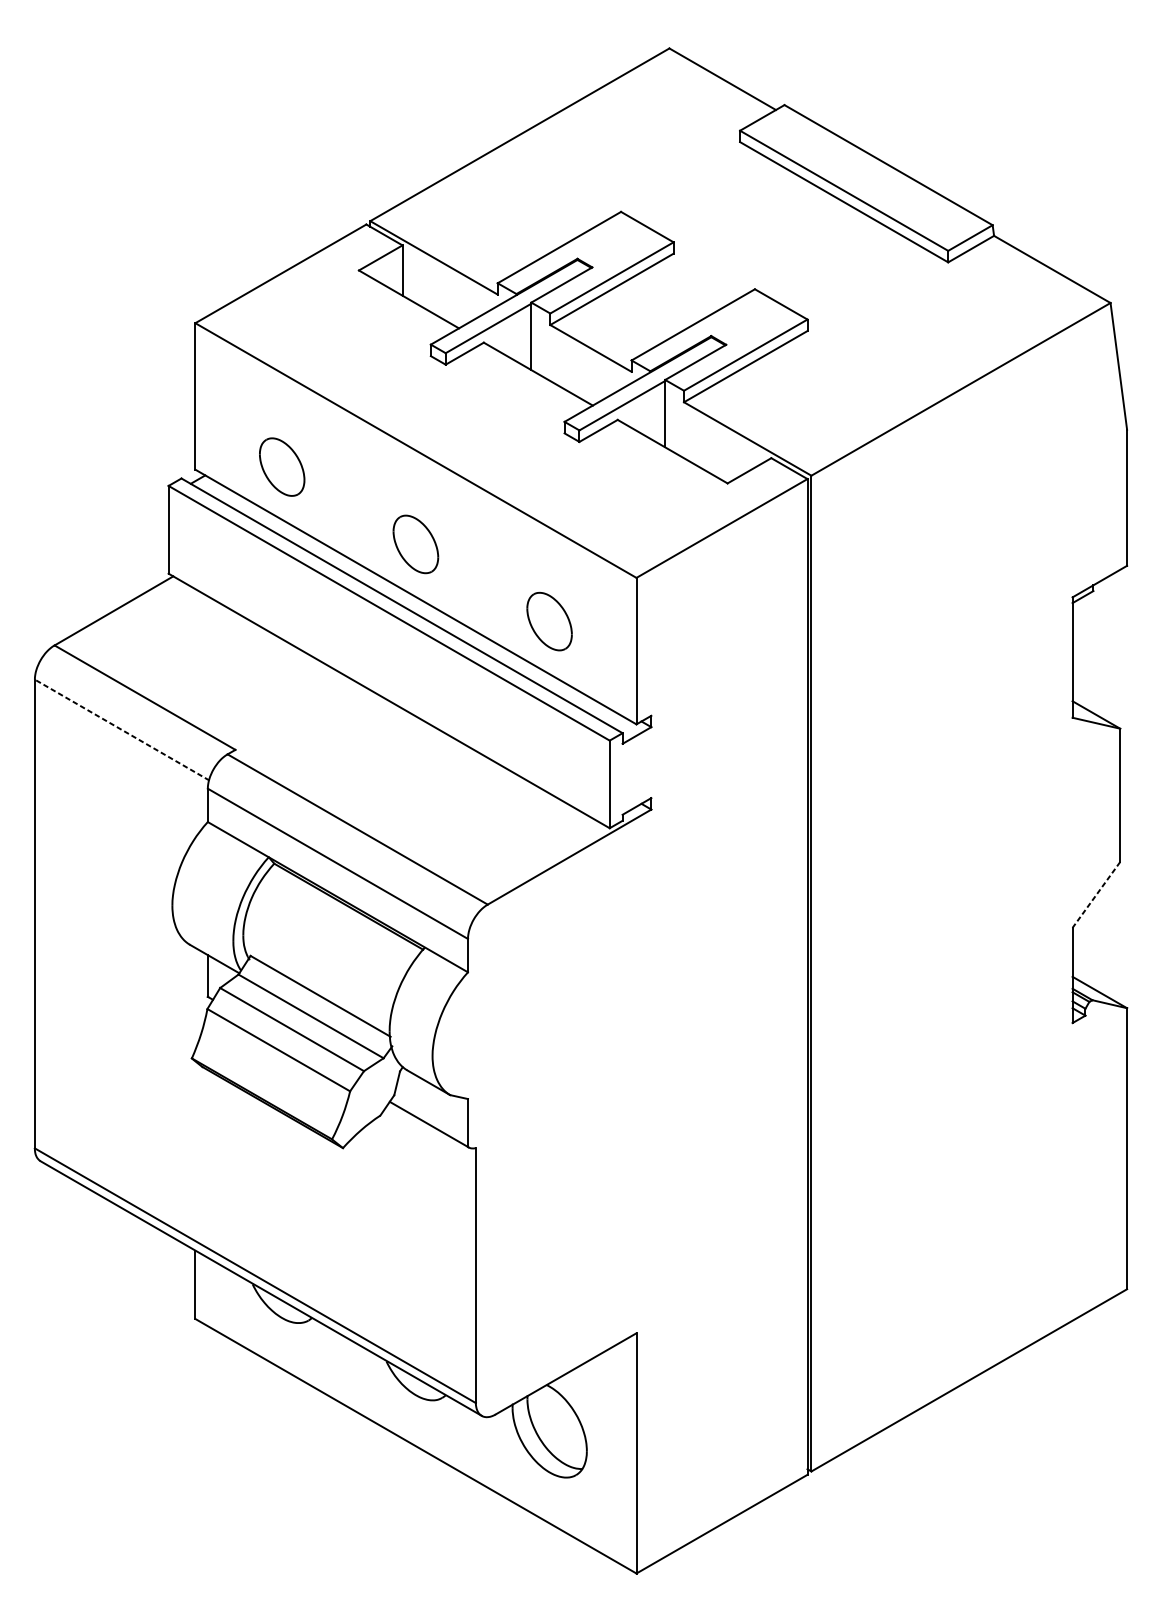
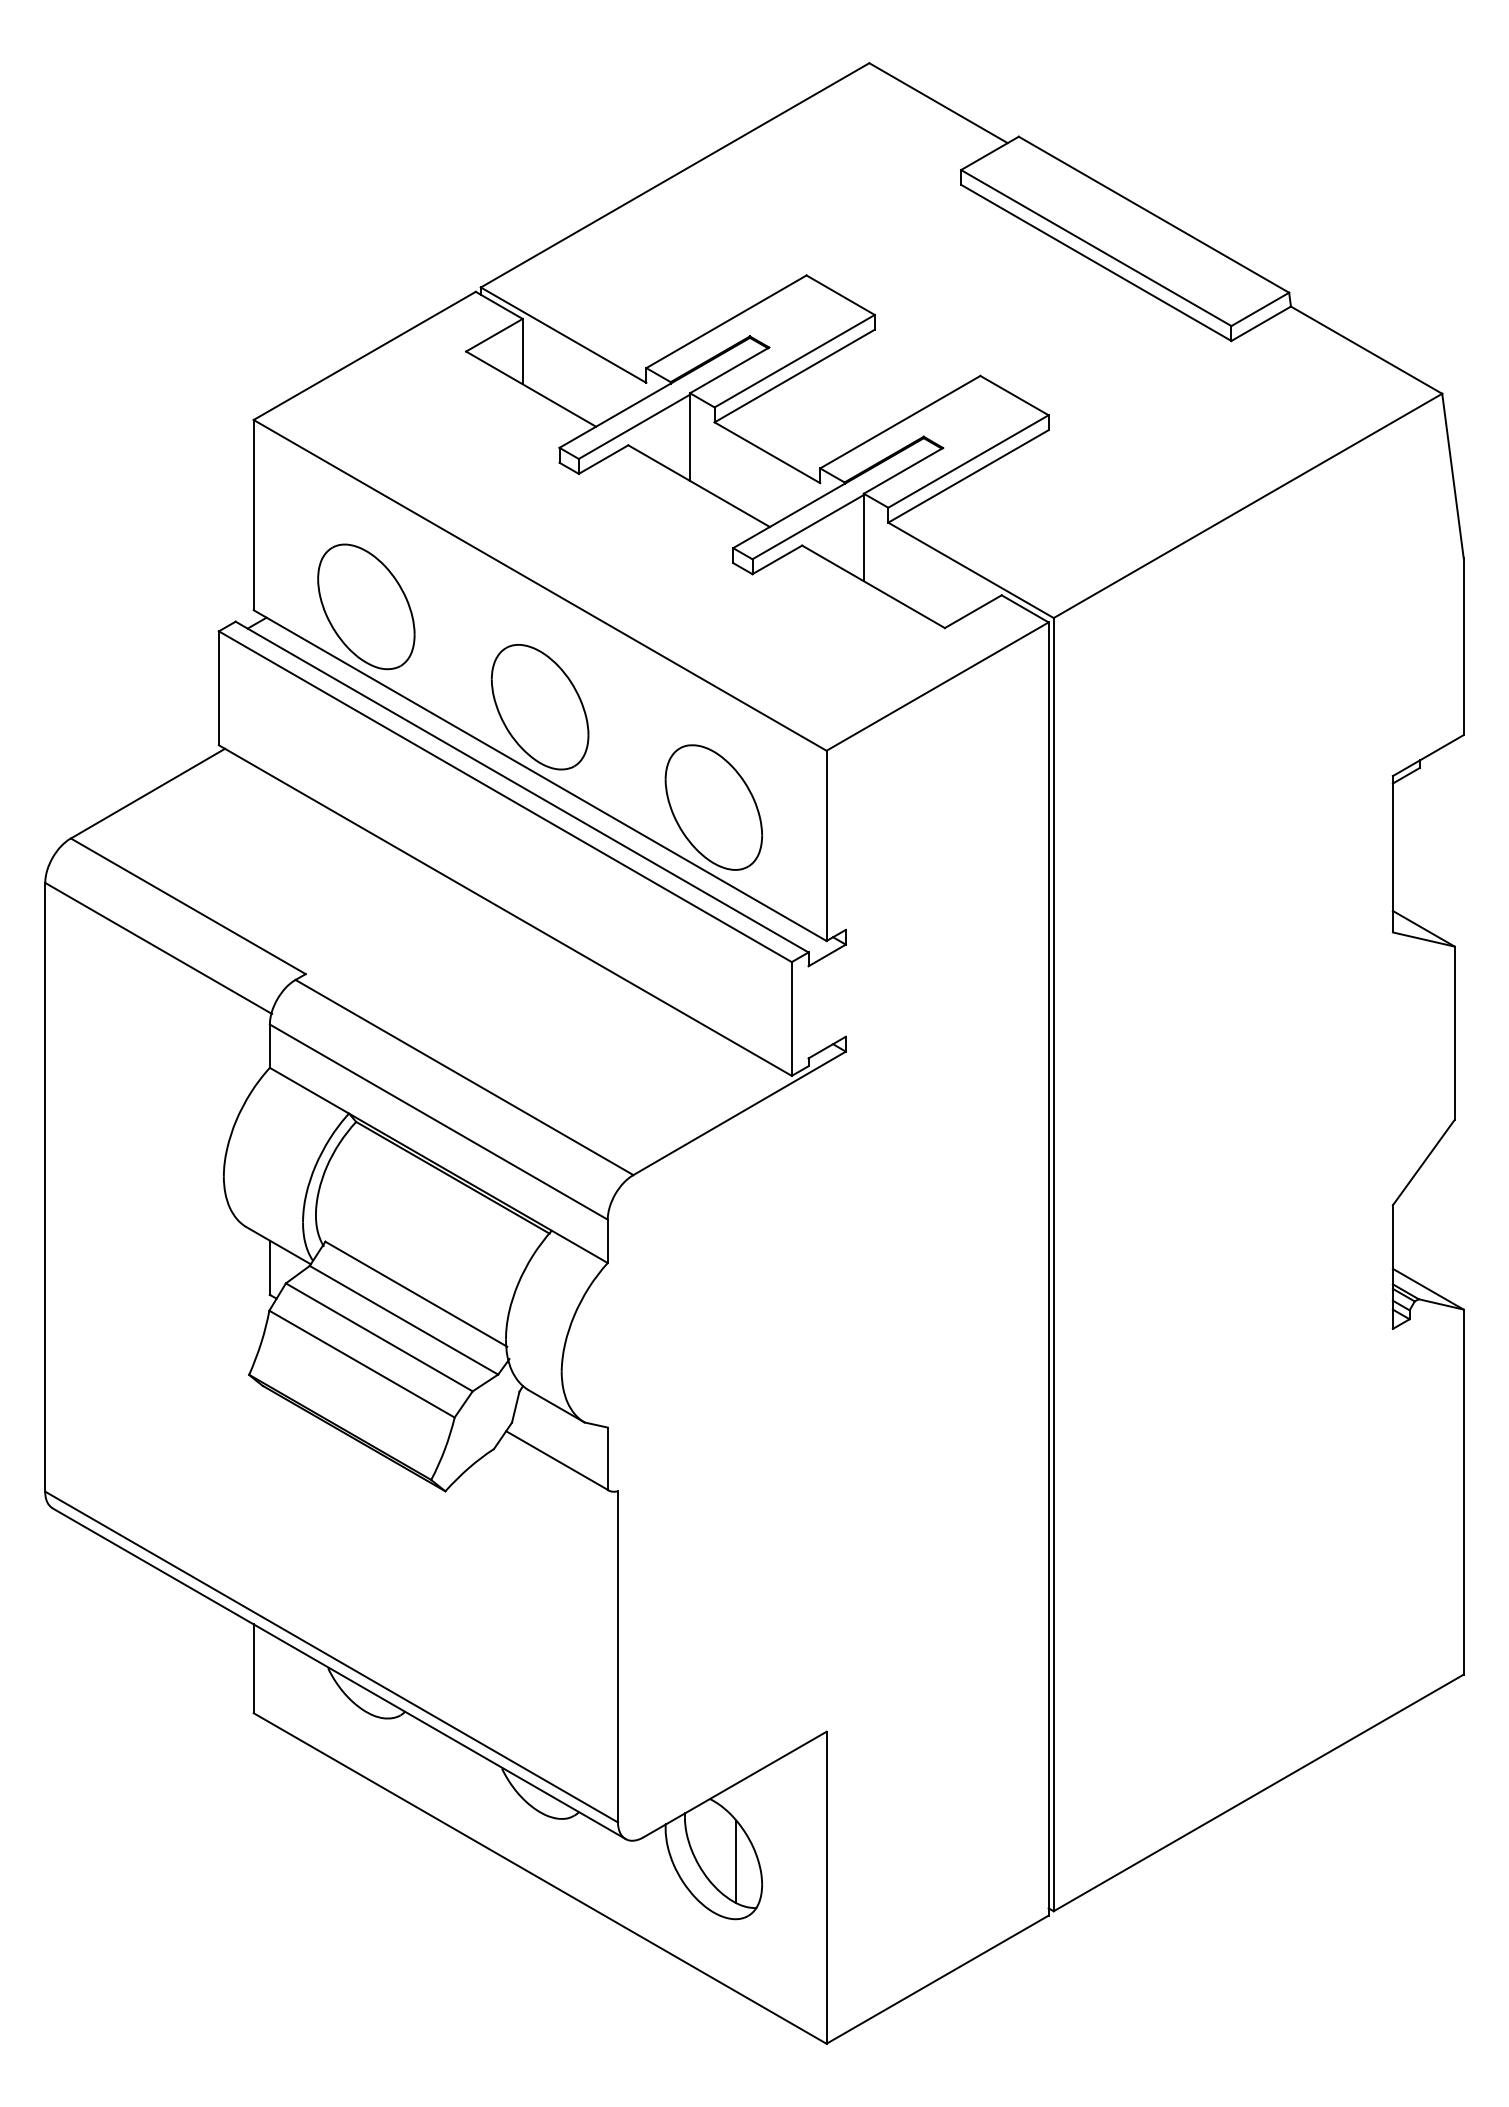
part: (282, 466) -> (366, 606), size x1.67
part: (415, 544) -> (539, 707), size x1.67
part: (549, 621) -> (713, 807), size x1.67
line: (122, 730) -> (158, 948), dashed -> solid
line: (1096, 894) -> (1423, 1162), dashed -> solid
line: (566, 1433) -> (735, 1861), added

